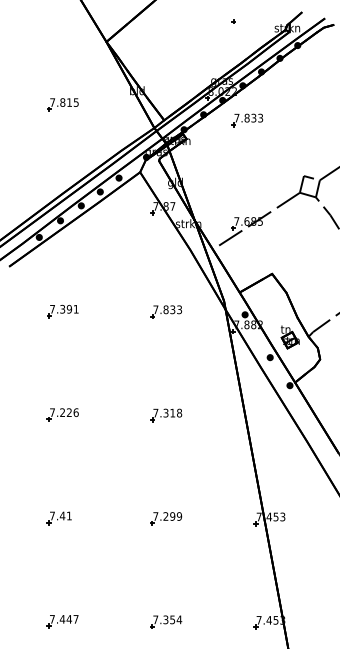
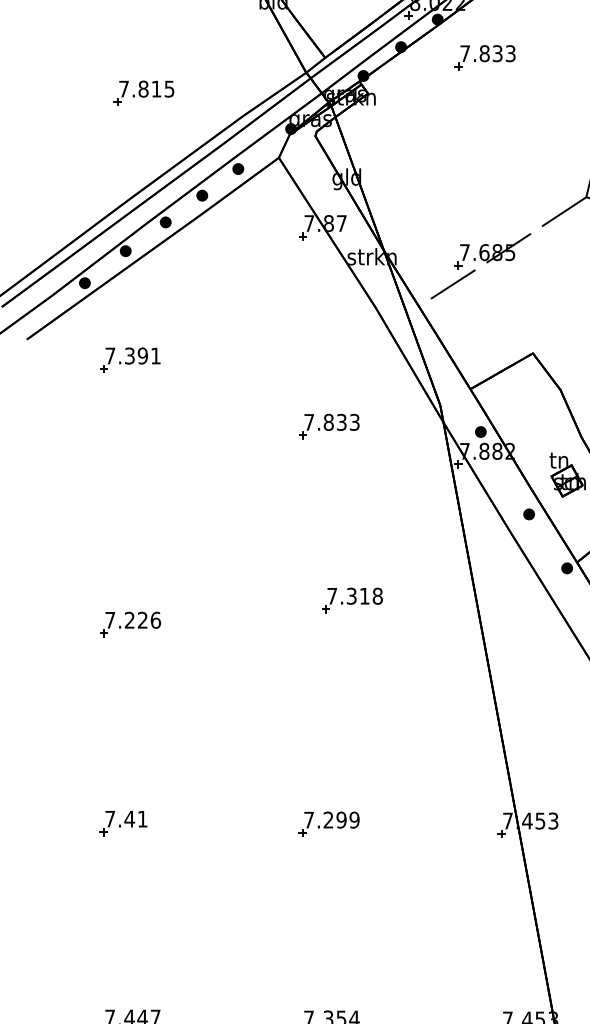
part: (62, 104) -> (142, 92), moved
part: (62, 311) -> (129, 360), moved
part: (166, 415) -> (352, 600), moved

